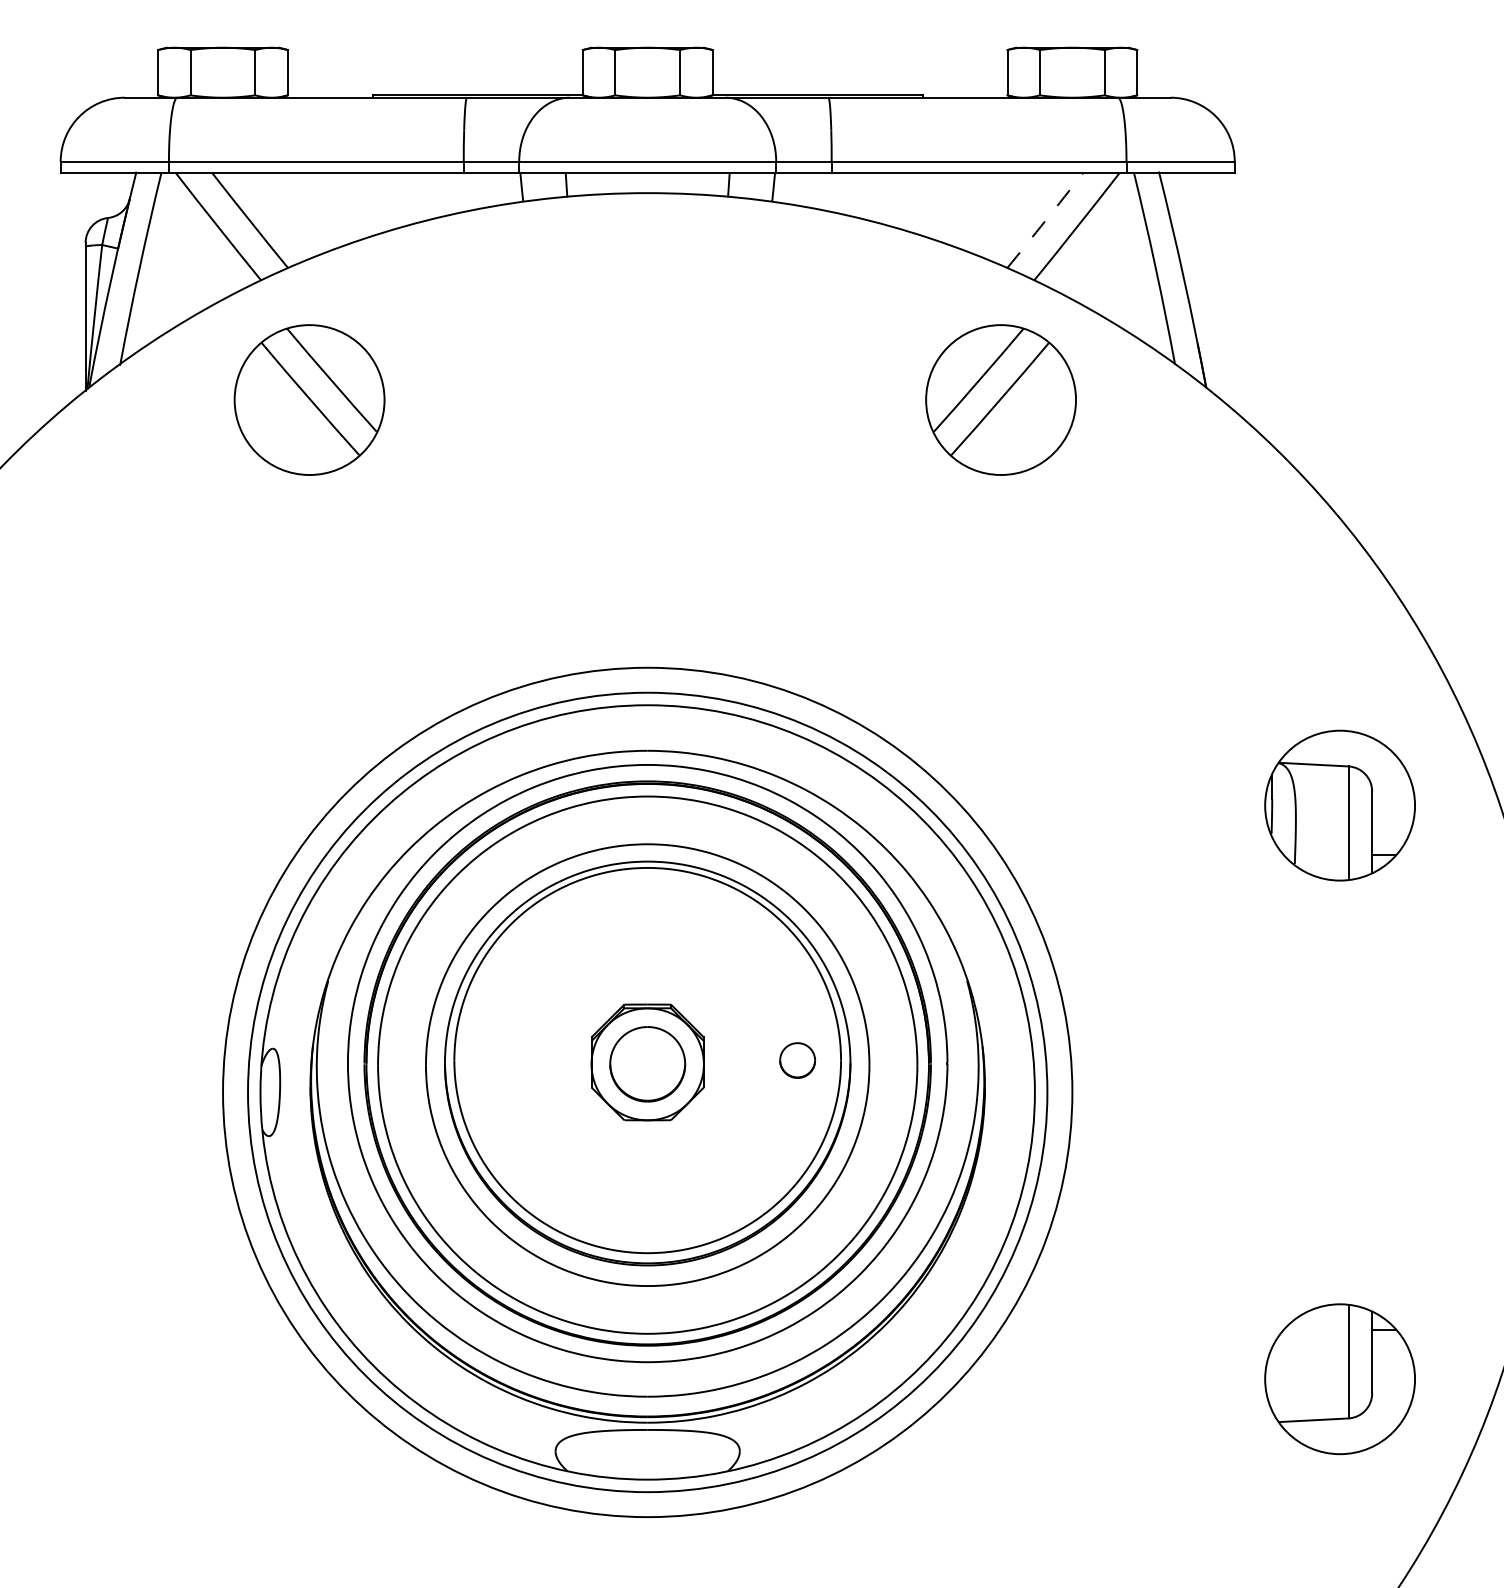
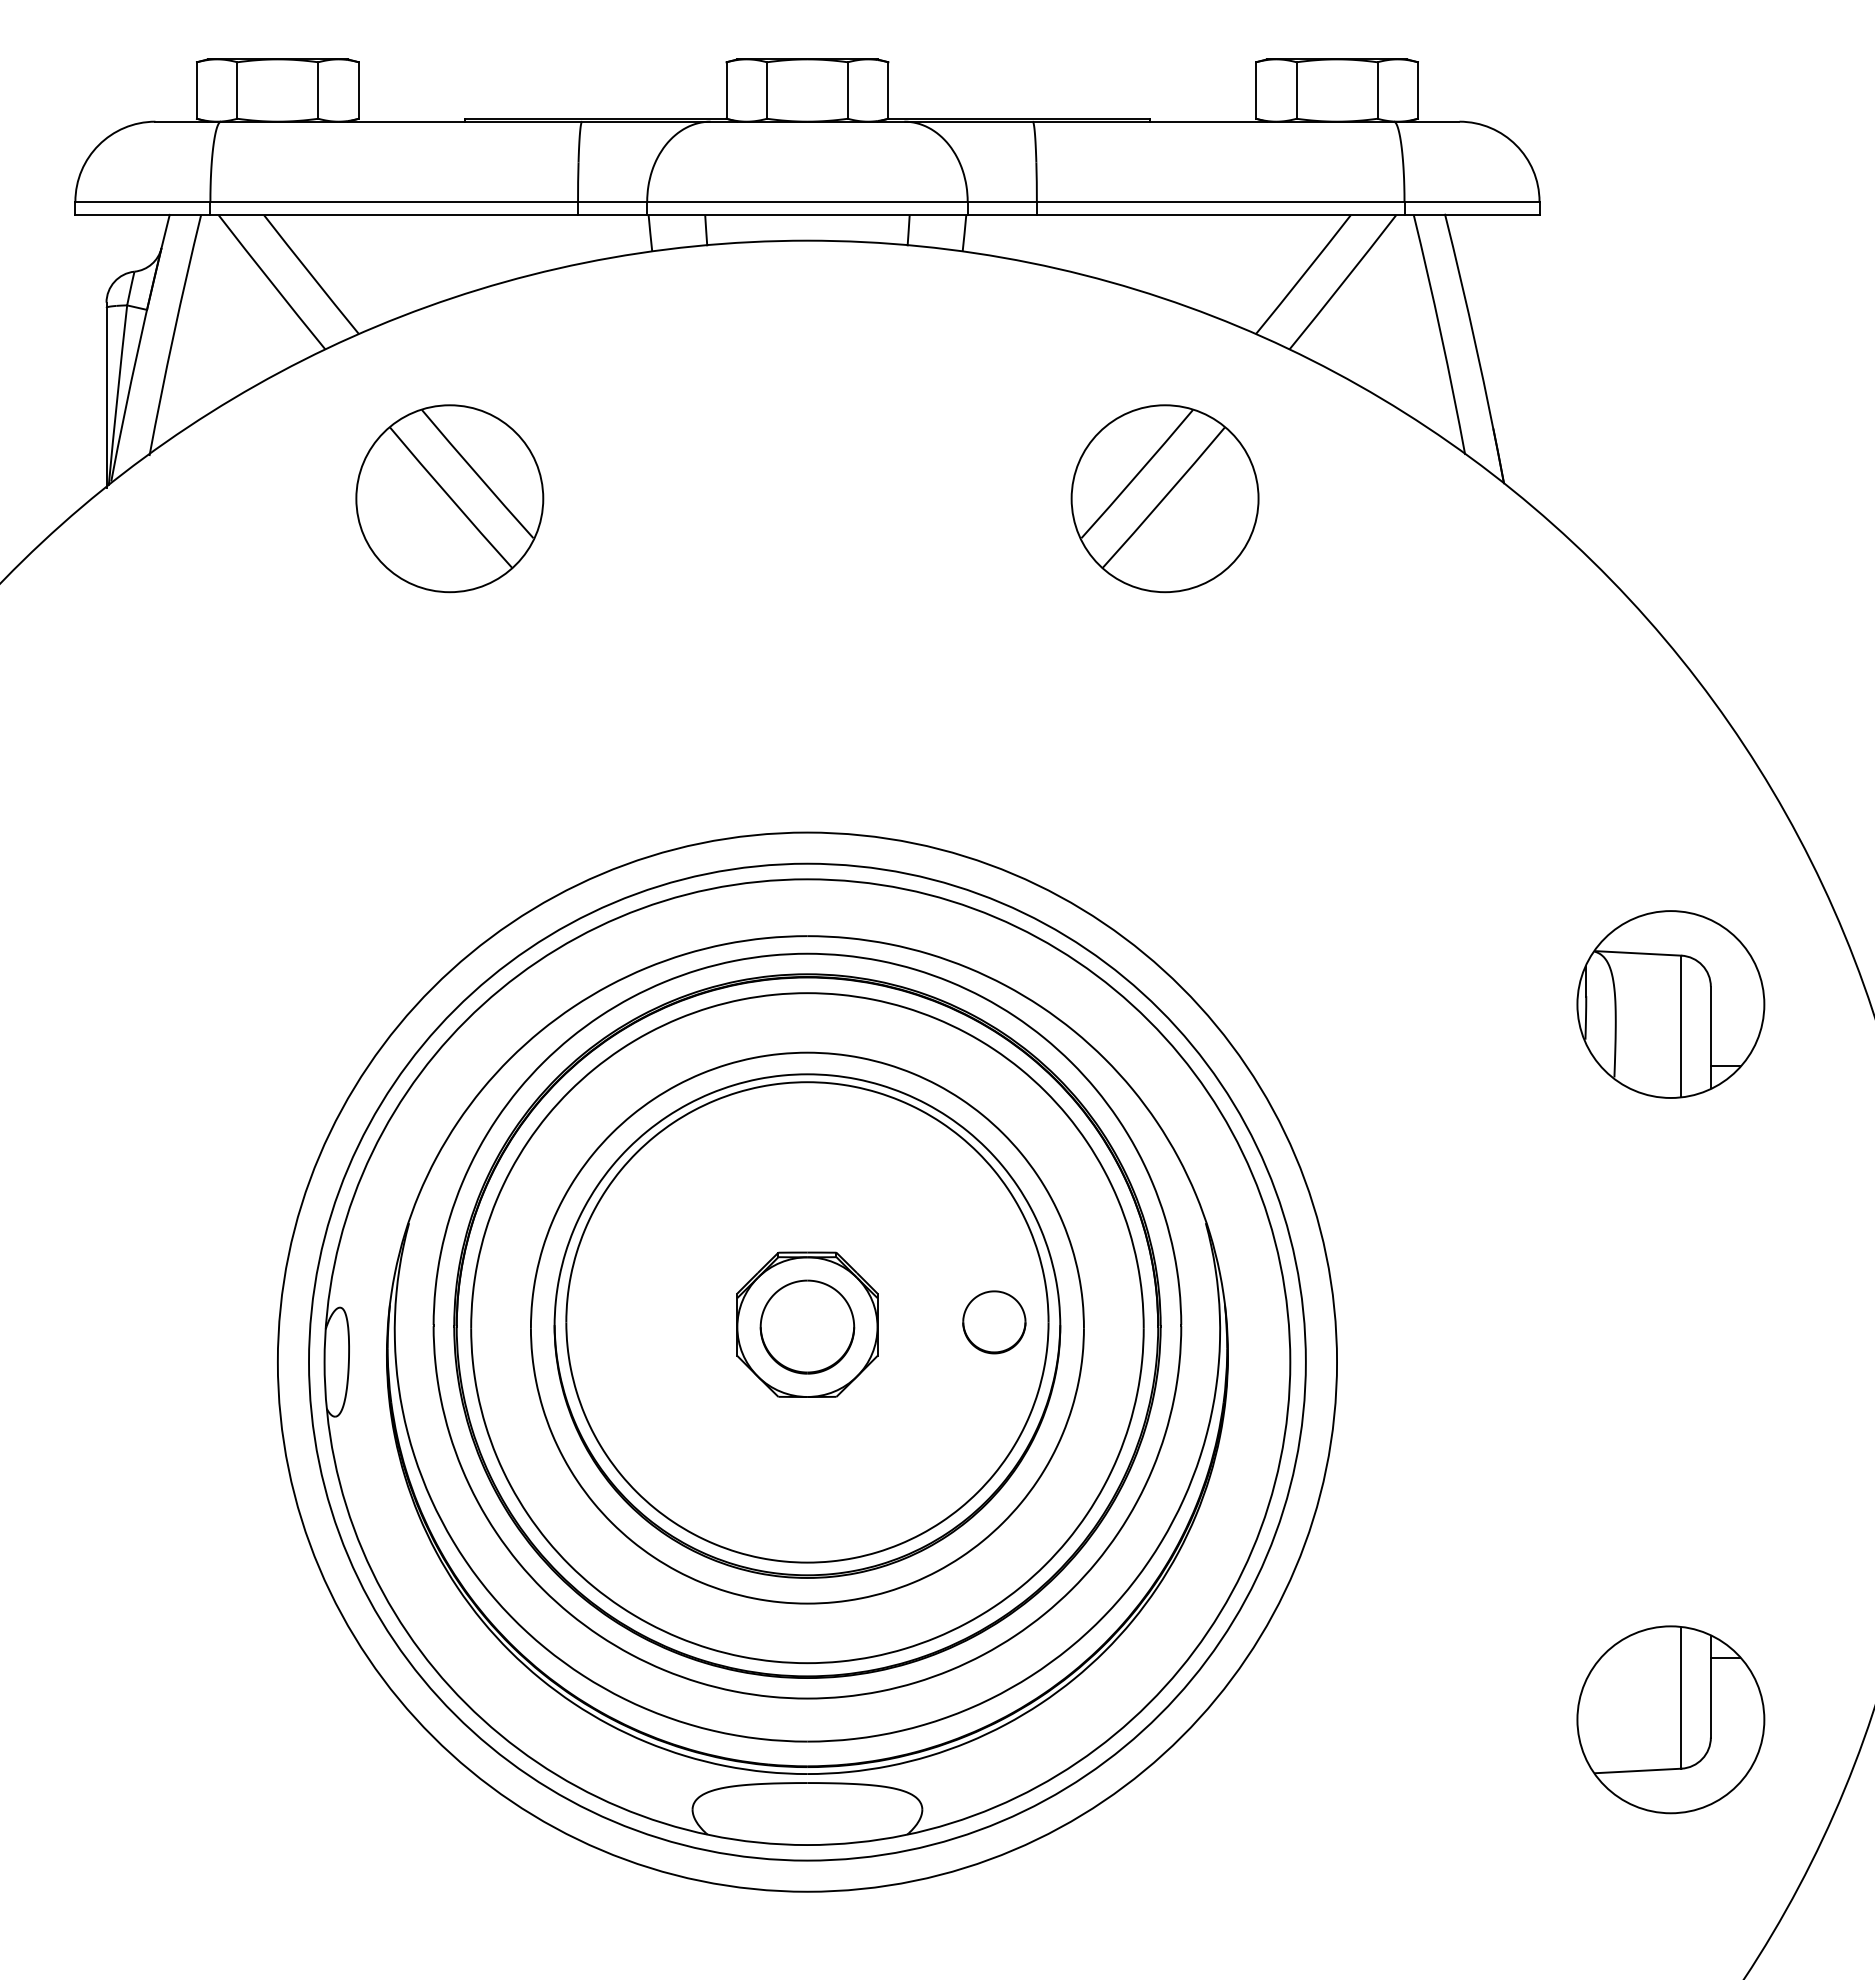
arc: (1045, 221) -> (1303, 275), dashed -> solid
part: (309, 399) -> (449, 498), moved
part: (1000, 399) -> (1164, 498), moved
part: (797, 1060) -> (994, 1322), size x1.43

